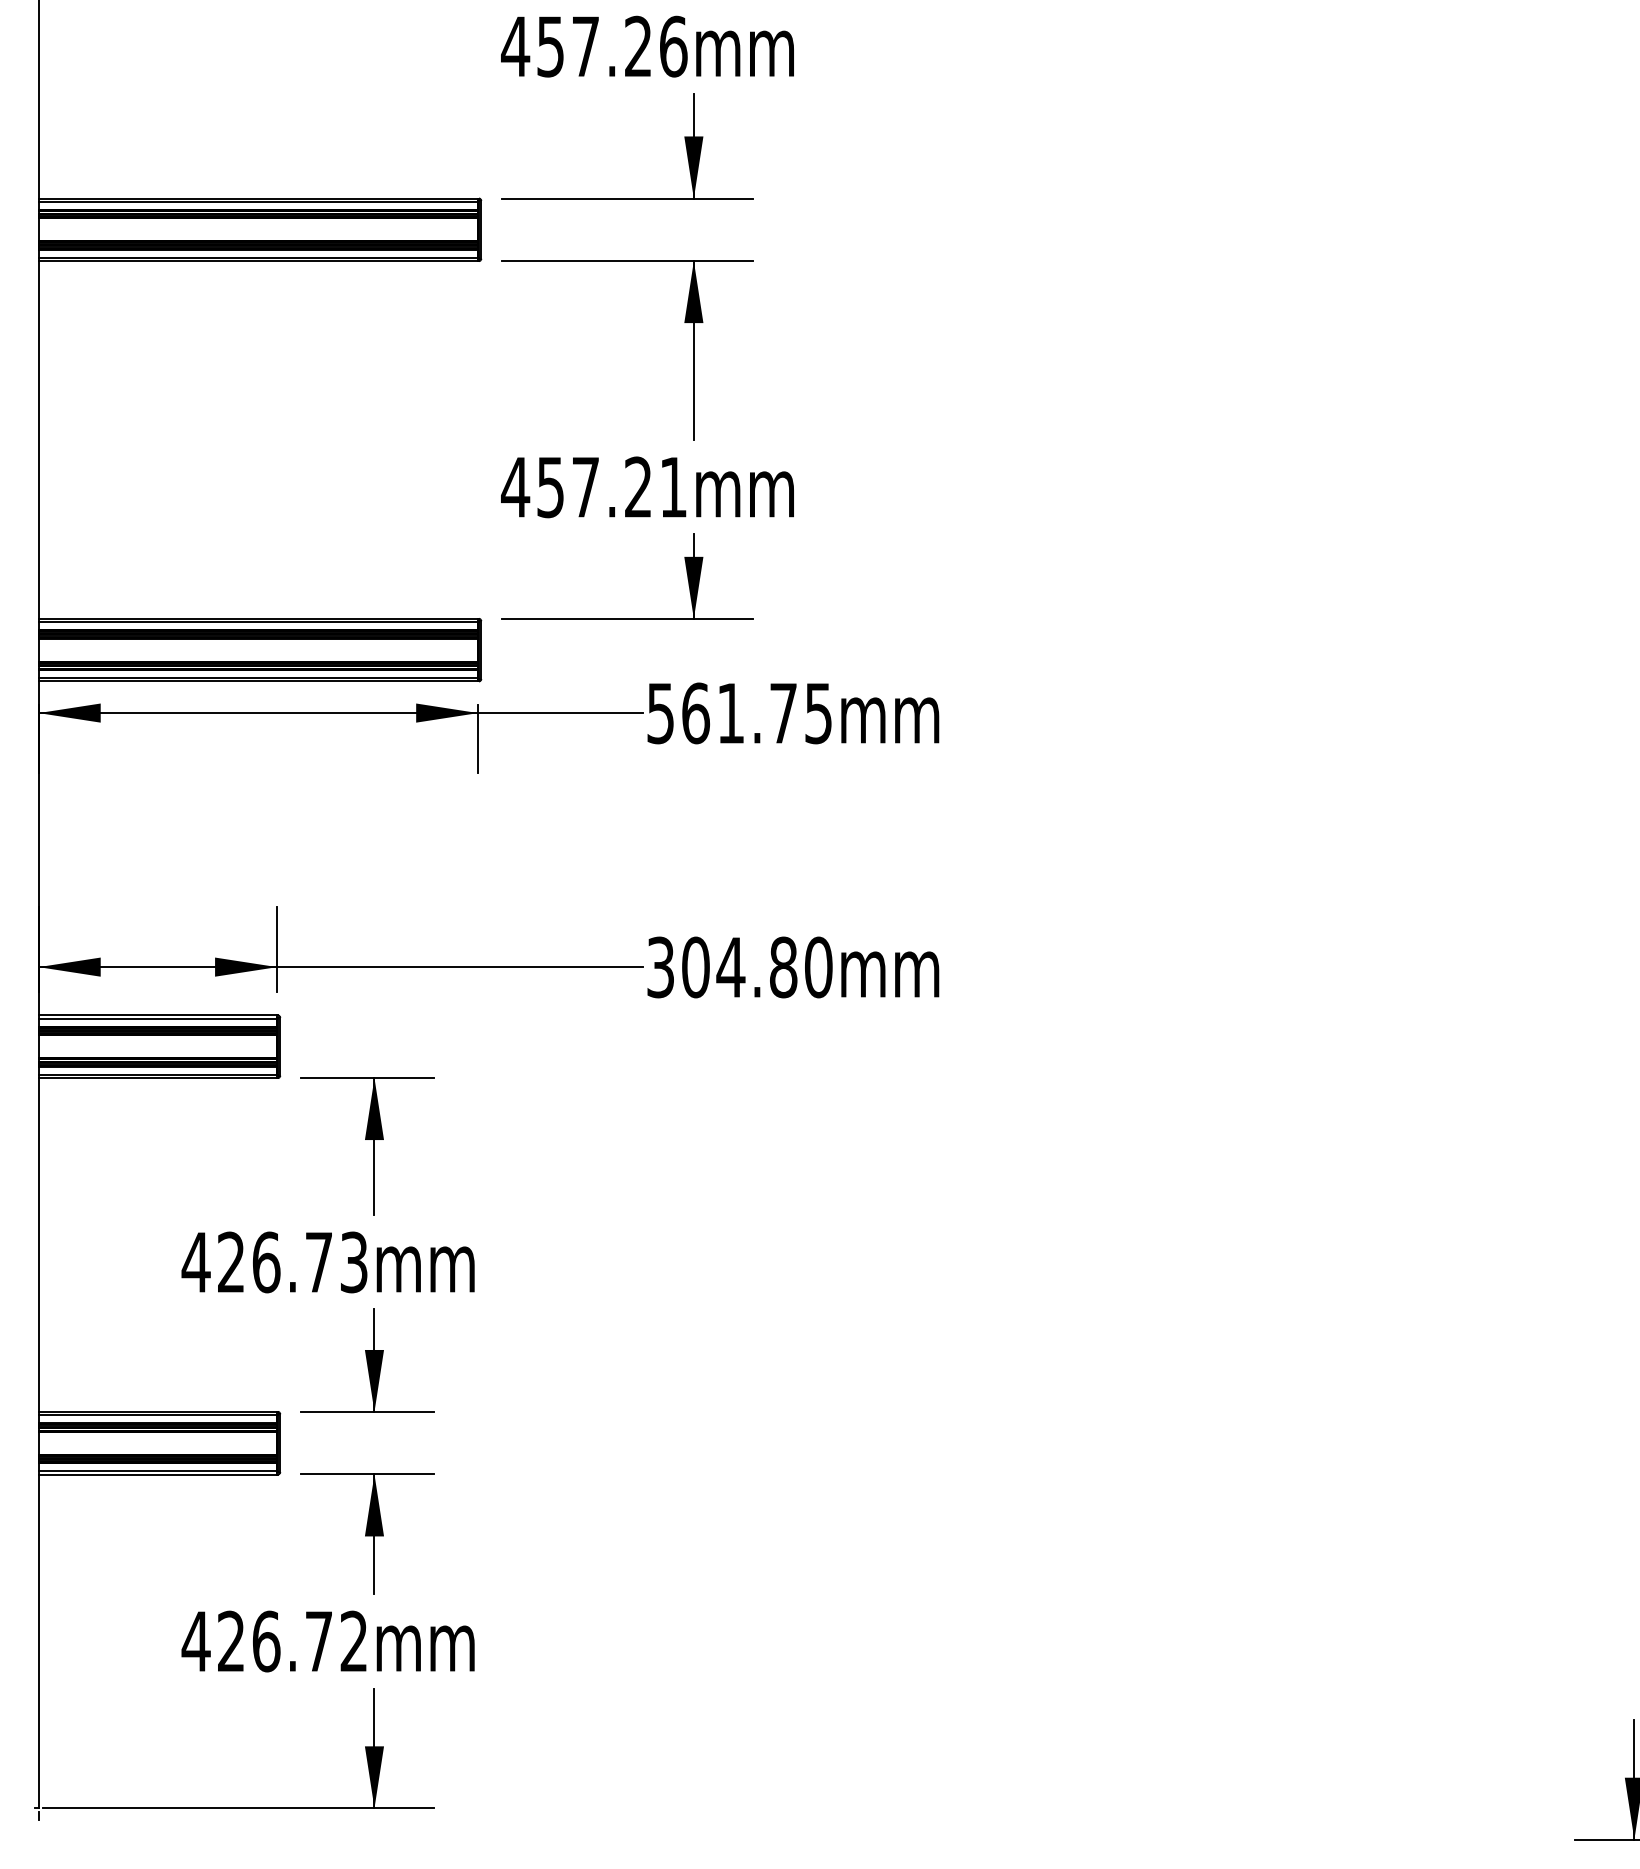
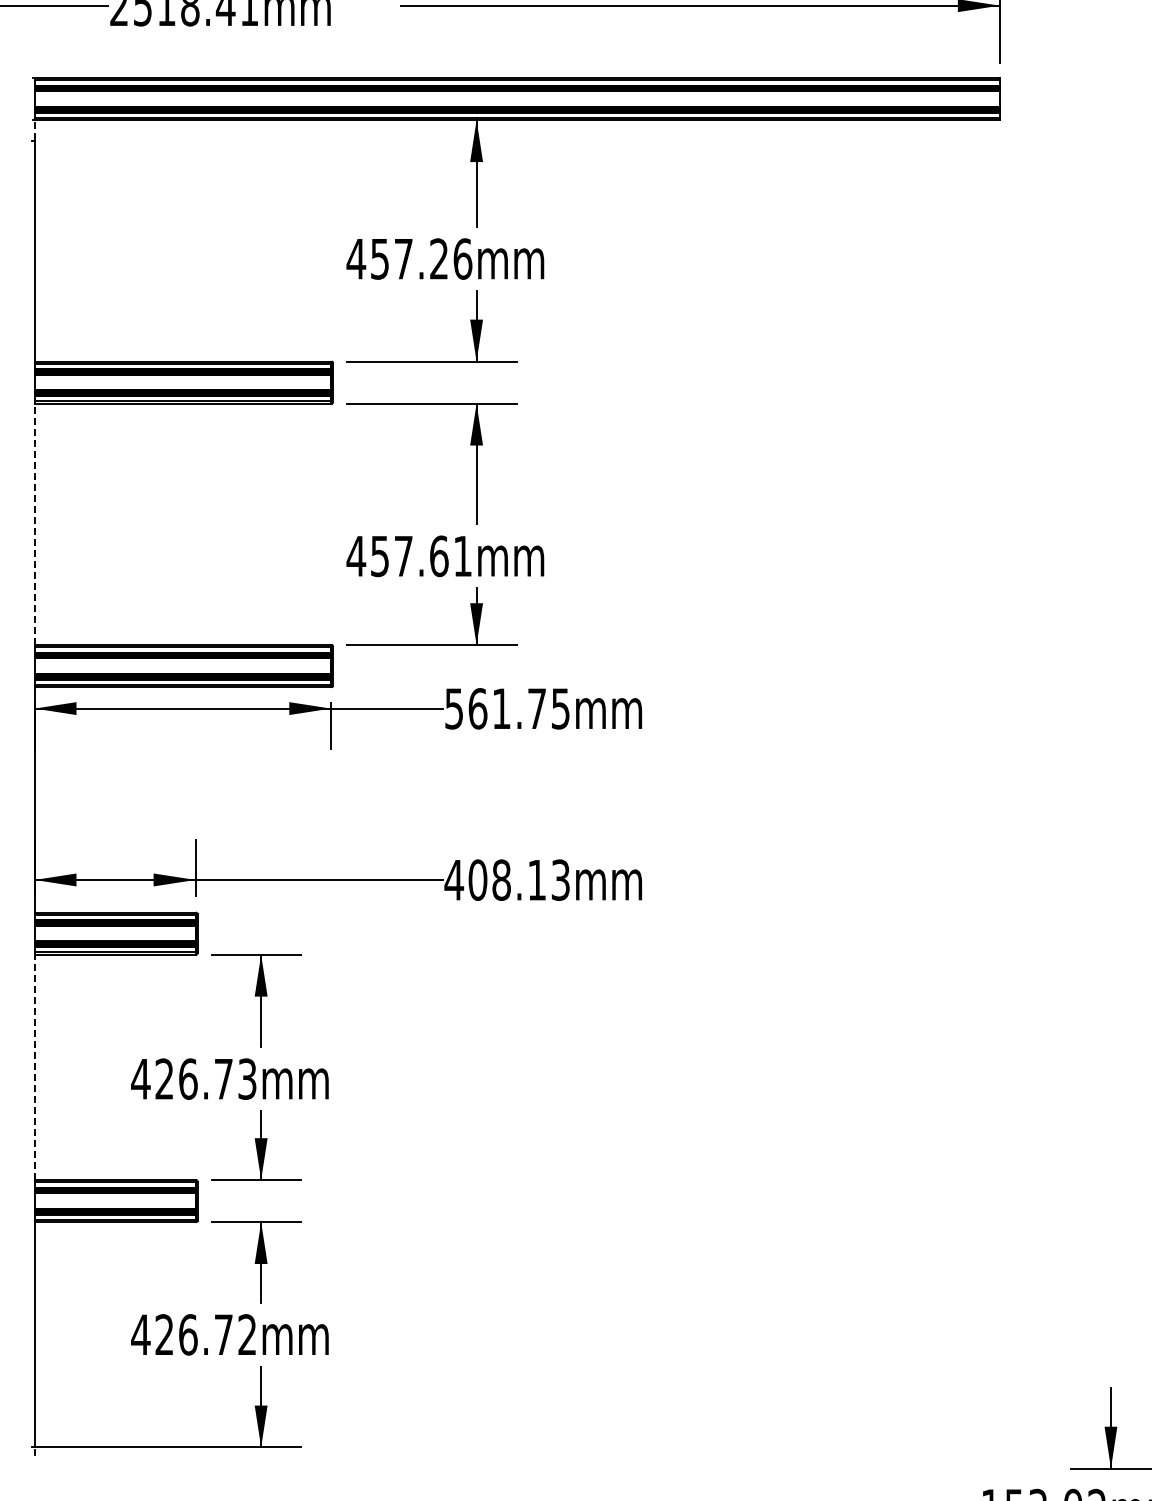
line: (38, 440) -> (34, 524), solid -> dashed
text: (638, 487) -> (439, 556), 457.21mm -> 457.61mm
text: (739, 966) -> (507, 879), 304.80mm -> 408.13mm
line: (38, 1245) -> (34, 1067), solid -> dashed

